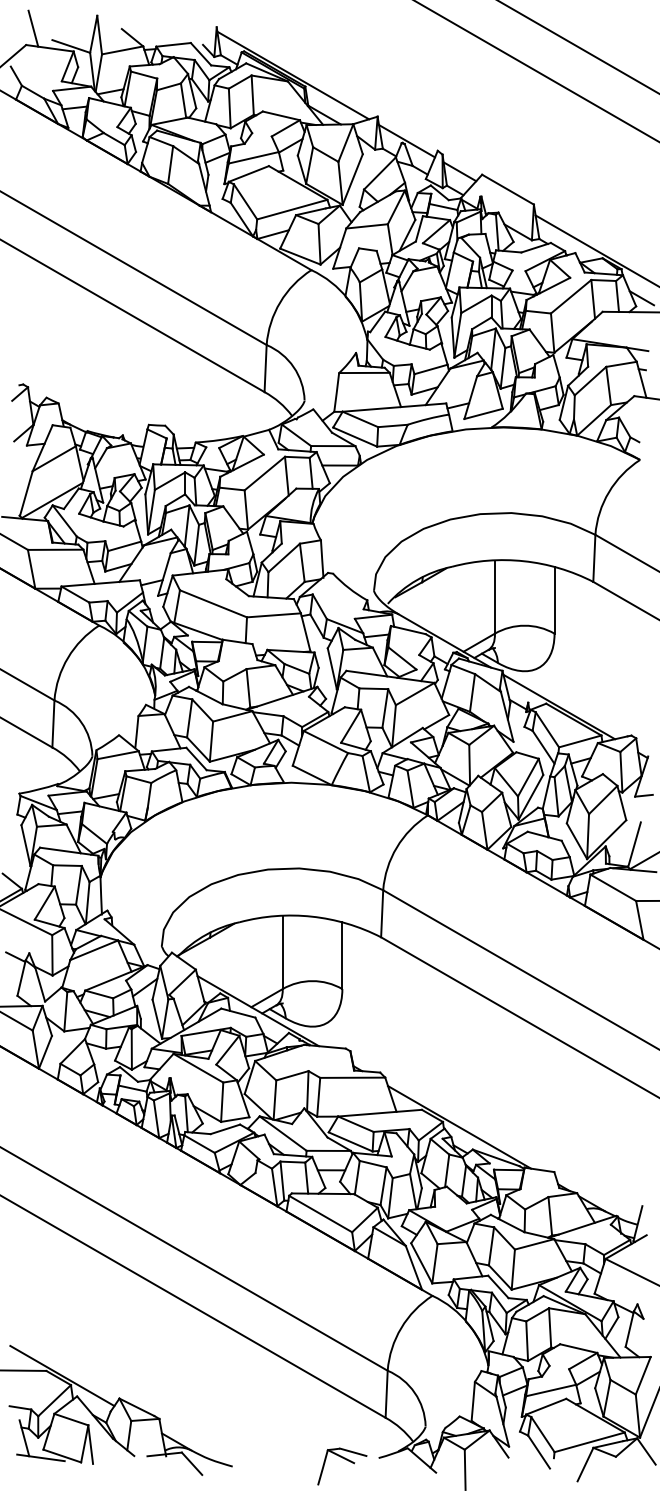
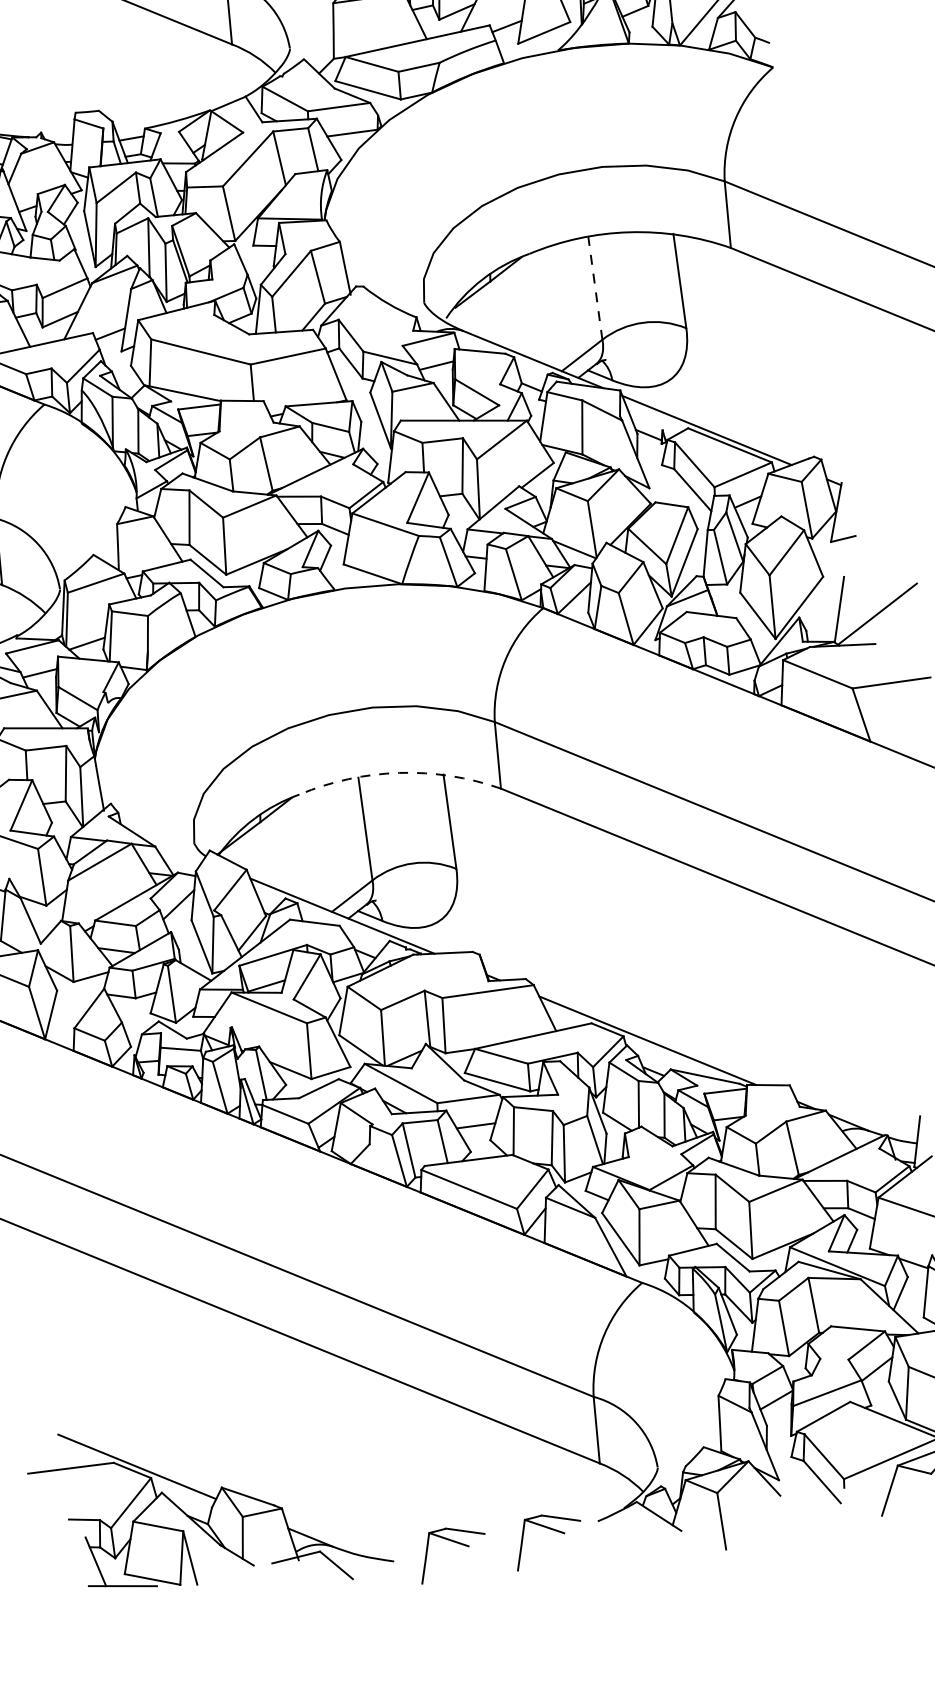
line: (494, 597) -> (594, 288), solid -> dashed
arc: (311, 916) -> (399, 772), solid -> dashed
part: (278, 1460) -> (457, 1544), added

